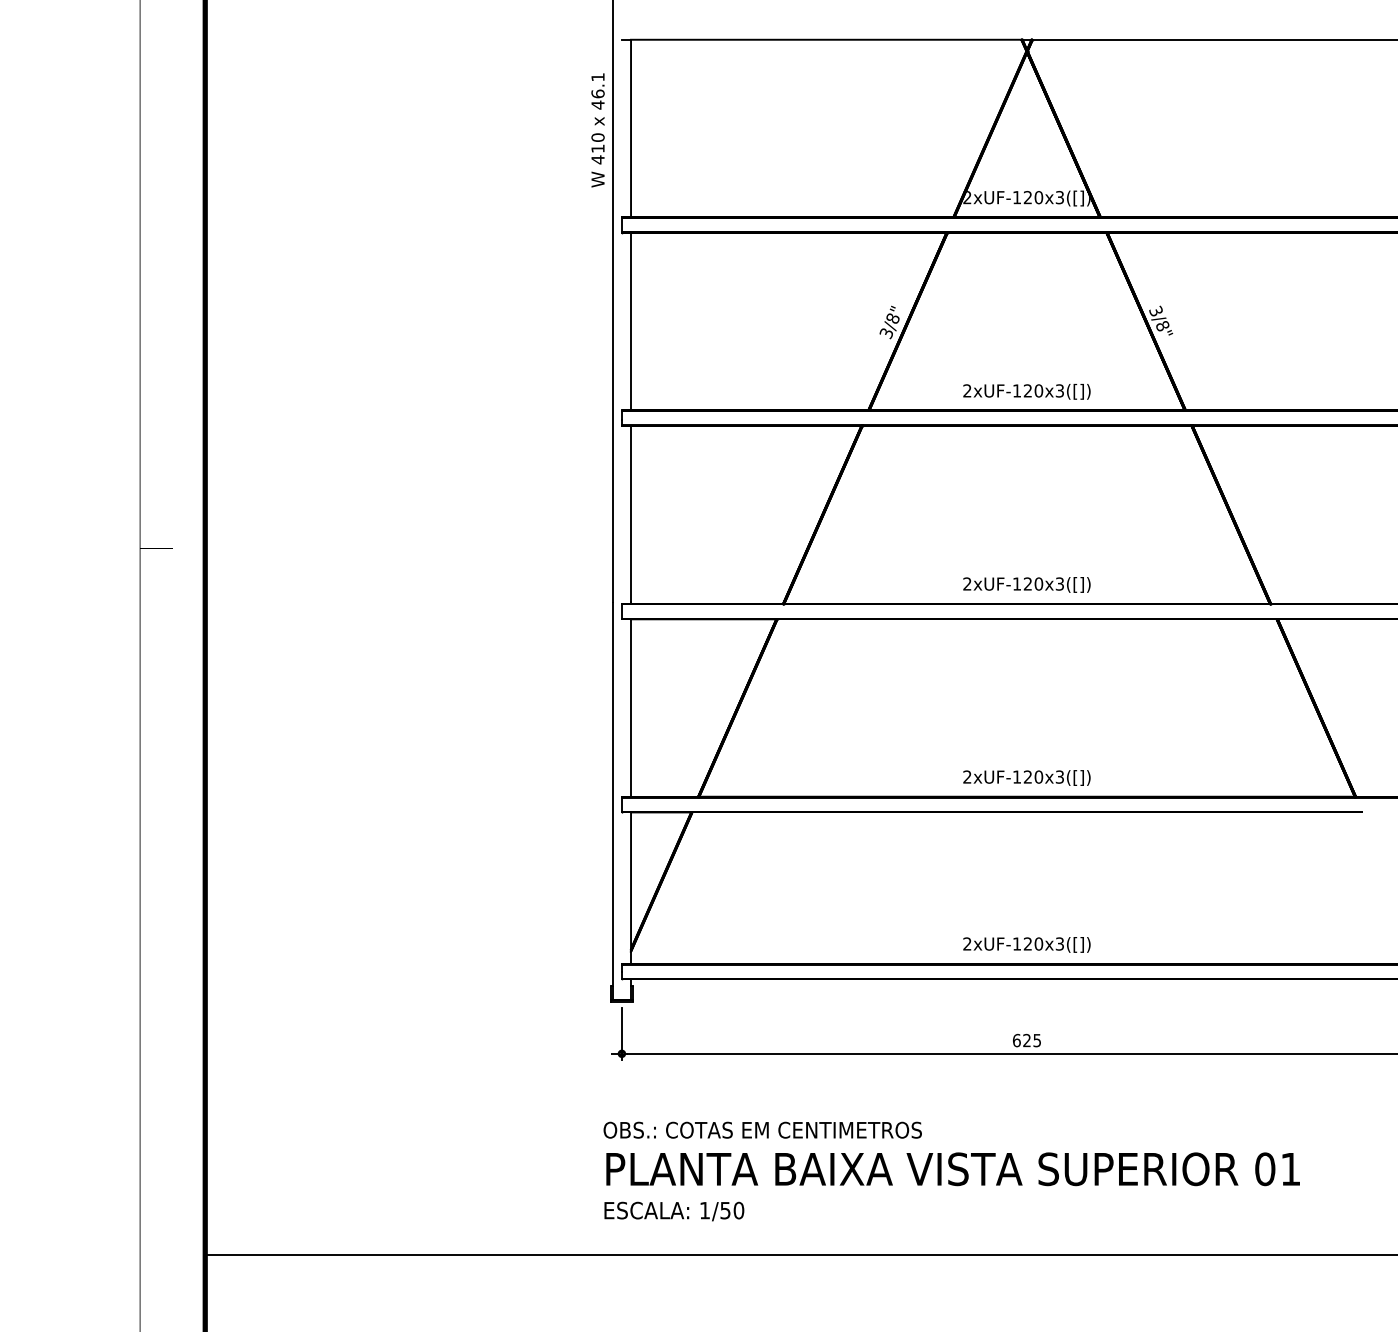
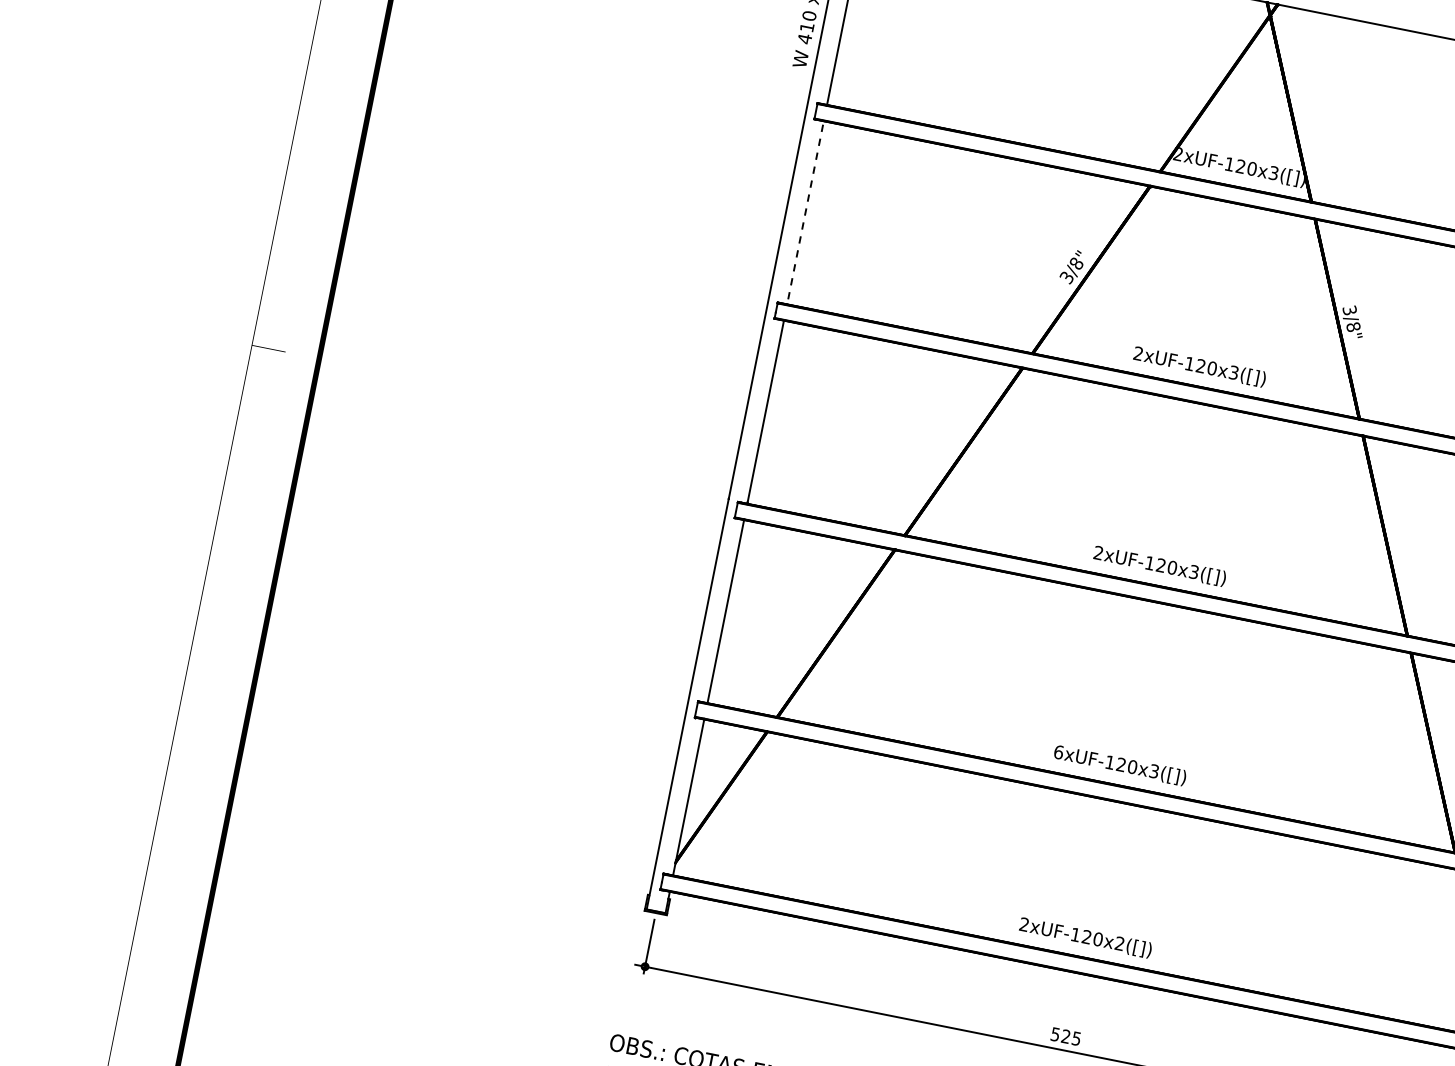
line: (631, 326) -> (805, 217), solid -> dashed
text: (967, 776) -> (1059, 751), 2xUF-120x3([]) -> 6xUF-120x3([])
text: (1059, 943) -> (1119, 943), 2xUF-120x3([]) -> 2xUF-120x2([])
text: (1016, 1040) -> (1055, 1034), 625 -> 525

